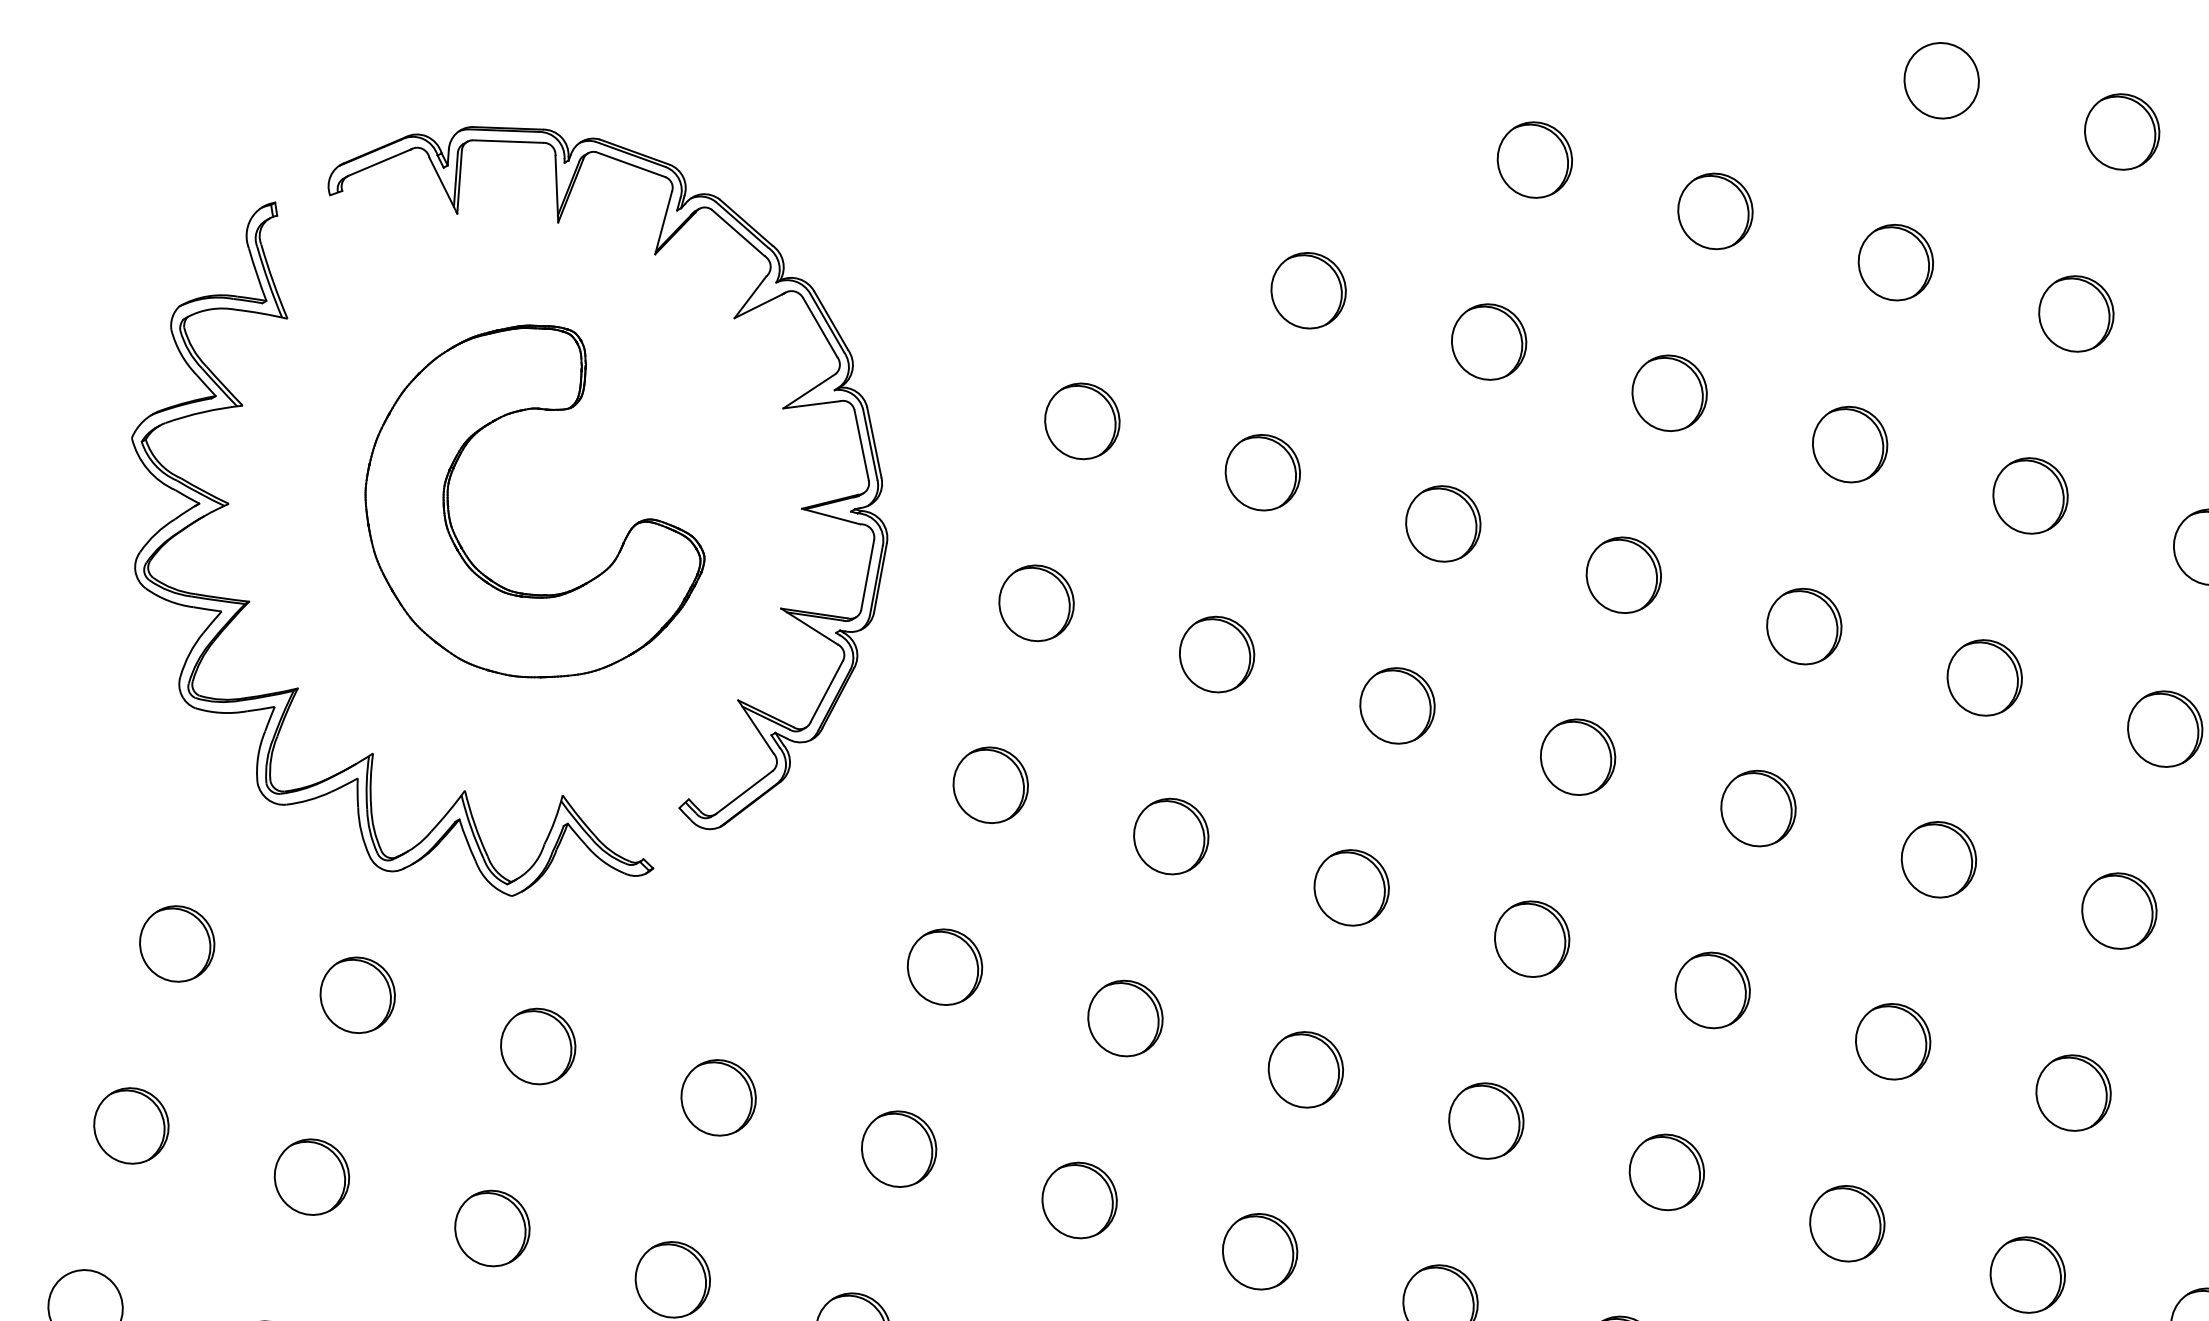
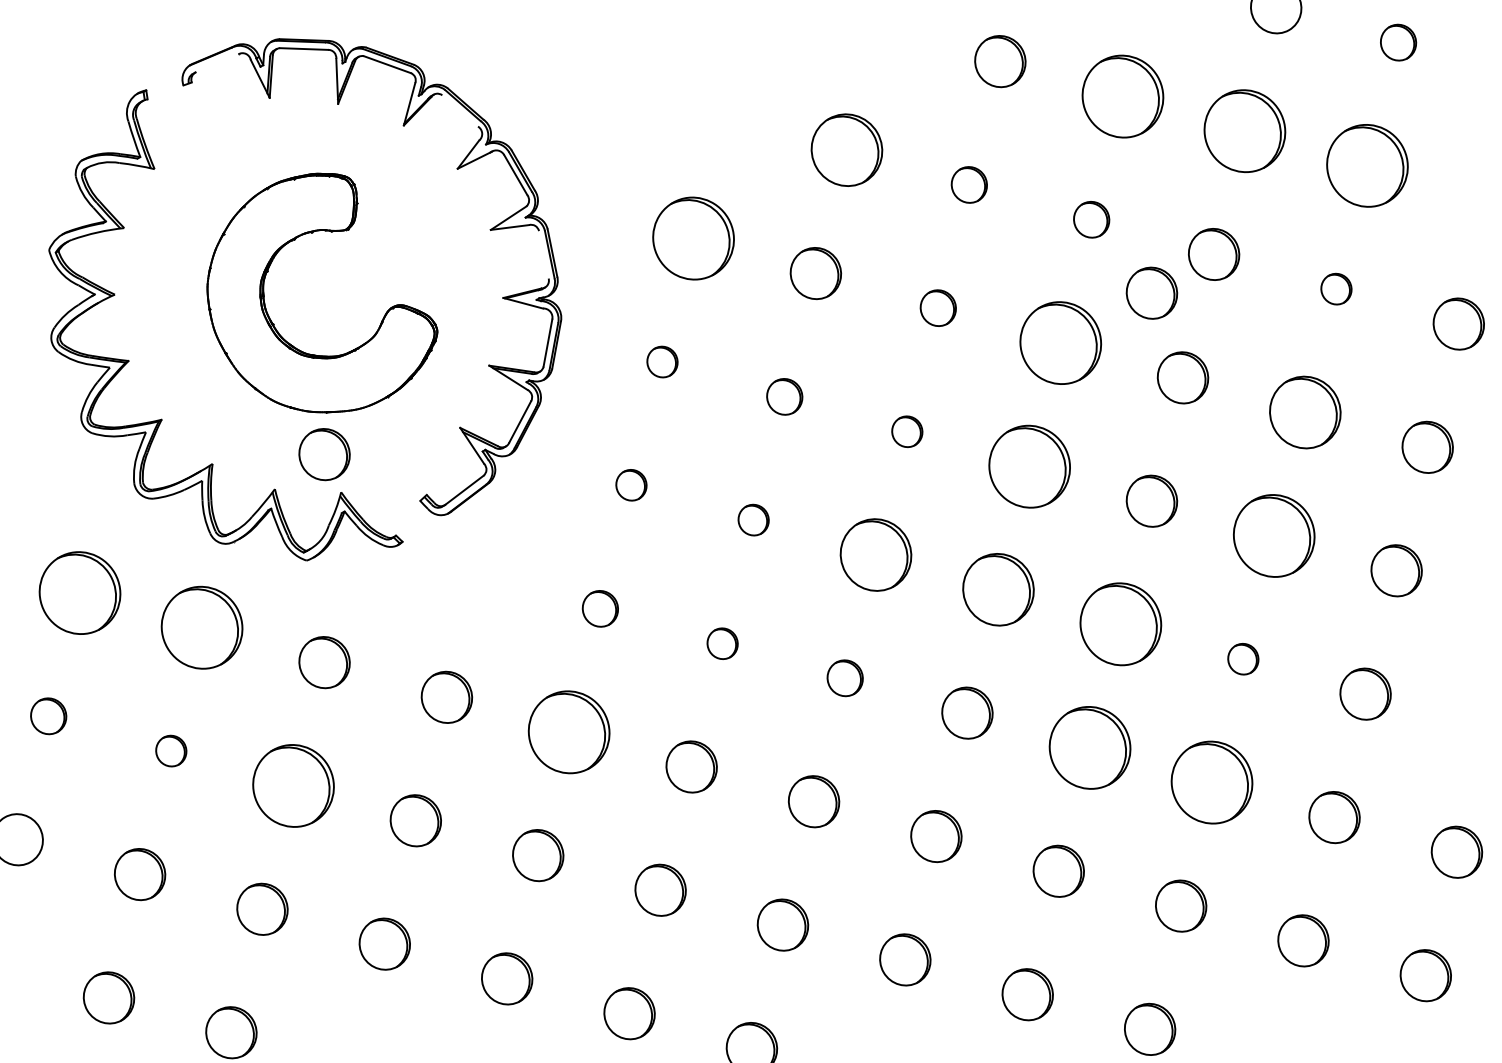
part: (2122, 131) -> (1398, 42), size x0.7
line: (380, 162) -> (217, 63), removed
part: (1715, 210) -> (1122, 95), size x1.6
line: (738, 232) -> (460, 110), removed
part: (1896, 261) -> (1245, 130), size x1.6
part: (1307, 289) -> (846, 149), size x1.4
part: (2076, 313) -> (1367, 165), size x1.6
part: (1489, 341) -> (969, 184), size x0.7
part: (1669, 393) -> (1091, 219), size x0.7
part: (1082, 421) -> (693, 238), size x1.6
line: (861, 444) -> (543, 254), removed
part: (2030, 494) -> (1336, 288), size x0.6
part: (1757, 500) -> (1151, 292), added
part: (1443, 522) -> (938, 307), size x0.7
part: (1623, 574) -> (1060, 342), size x1.6
part: (1036, 602) -> (662, 361), size x0.6
part: (1216, 654) -> (784, 396), size x0.7
part: (1984, 677) -> (1305, 412), size x1.4
part: (1397, 705) -> (907, 431), size x0.6
part: (538, 739) -> (324, 454), added
part: (1577, 755) -> (1029, 465), size x1.6
part: (990, 783) -> (631, 484), size x0.6
part: (1170, 835) -> (753, 519), size x0.6
part: (1939, 859) -> (1274, 535), size x1.6
part: (1352, 887) -> (876, 554), size x1.4
part: (1532, 938) -> (998, 589), size x1.4
part: (176, 943) -> (79, 592), size x1.6
part: (945, 966) -> (600, 608), size x0.7
part: (1712, 990) -> (1120, 624), size x1.6
part: (358, 994) -> (202, 627), size x1.6
part: (1125, 1018) -> (722, 643), size x0.6
part: (1893, 1040) -> (1243, 658), size x0.6
part: (1306, 1068) -> (845, 677), size x0.7
part: (131, 1124) -> (48, 715), size x0.7
part: (899, 1148) -> (569, 731), size x1.6
part: (1666, 1171) -> (1089, 747), size x1.6
part: (312, 1176) -> (171, 750), size x0.6
part: (1847, 1223) -> (1212, 782), size x1.6
part: (492, 1227) -> (293, 785), size x1.6

